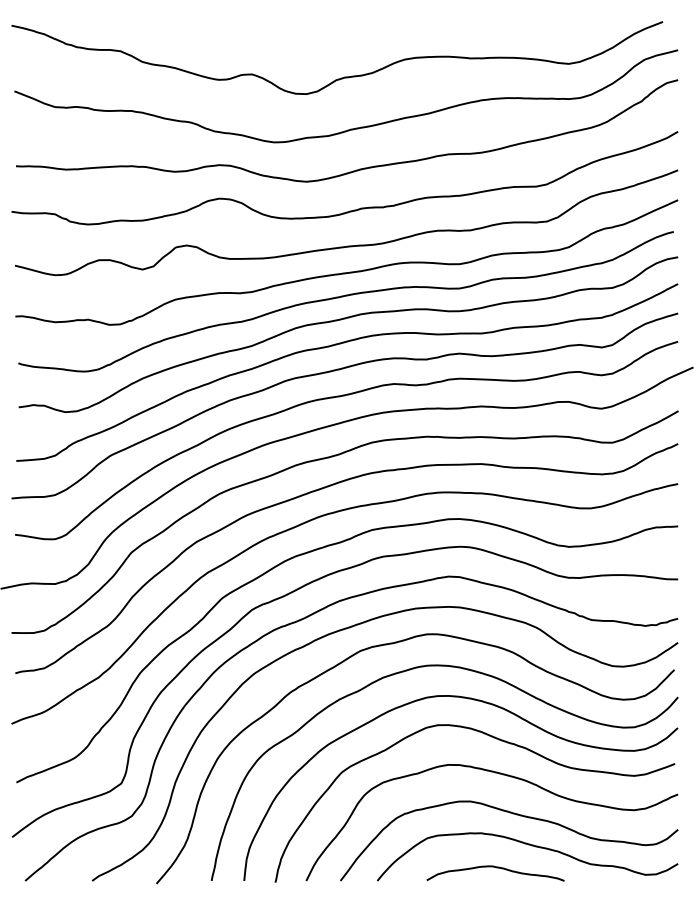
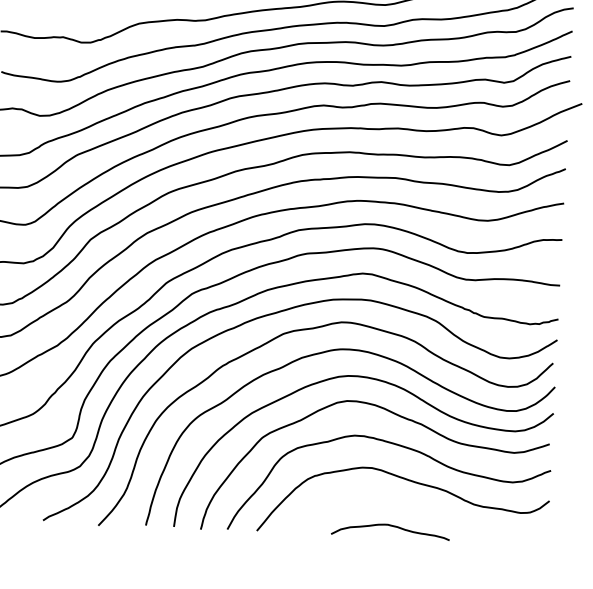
curve: (531, 846) -> (422, 509), removed

